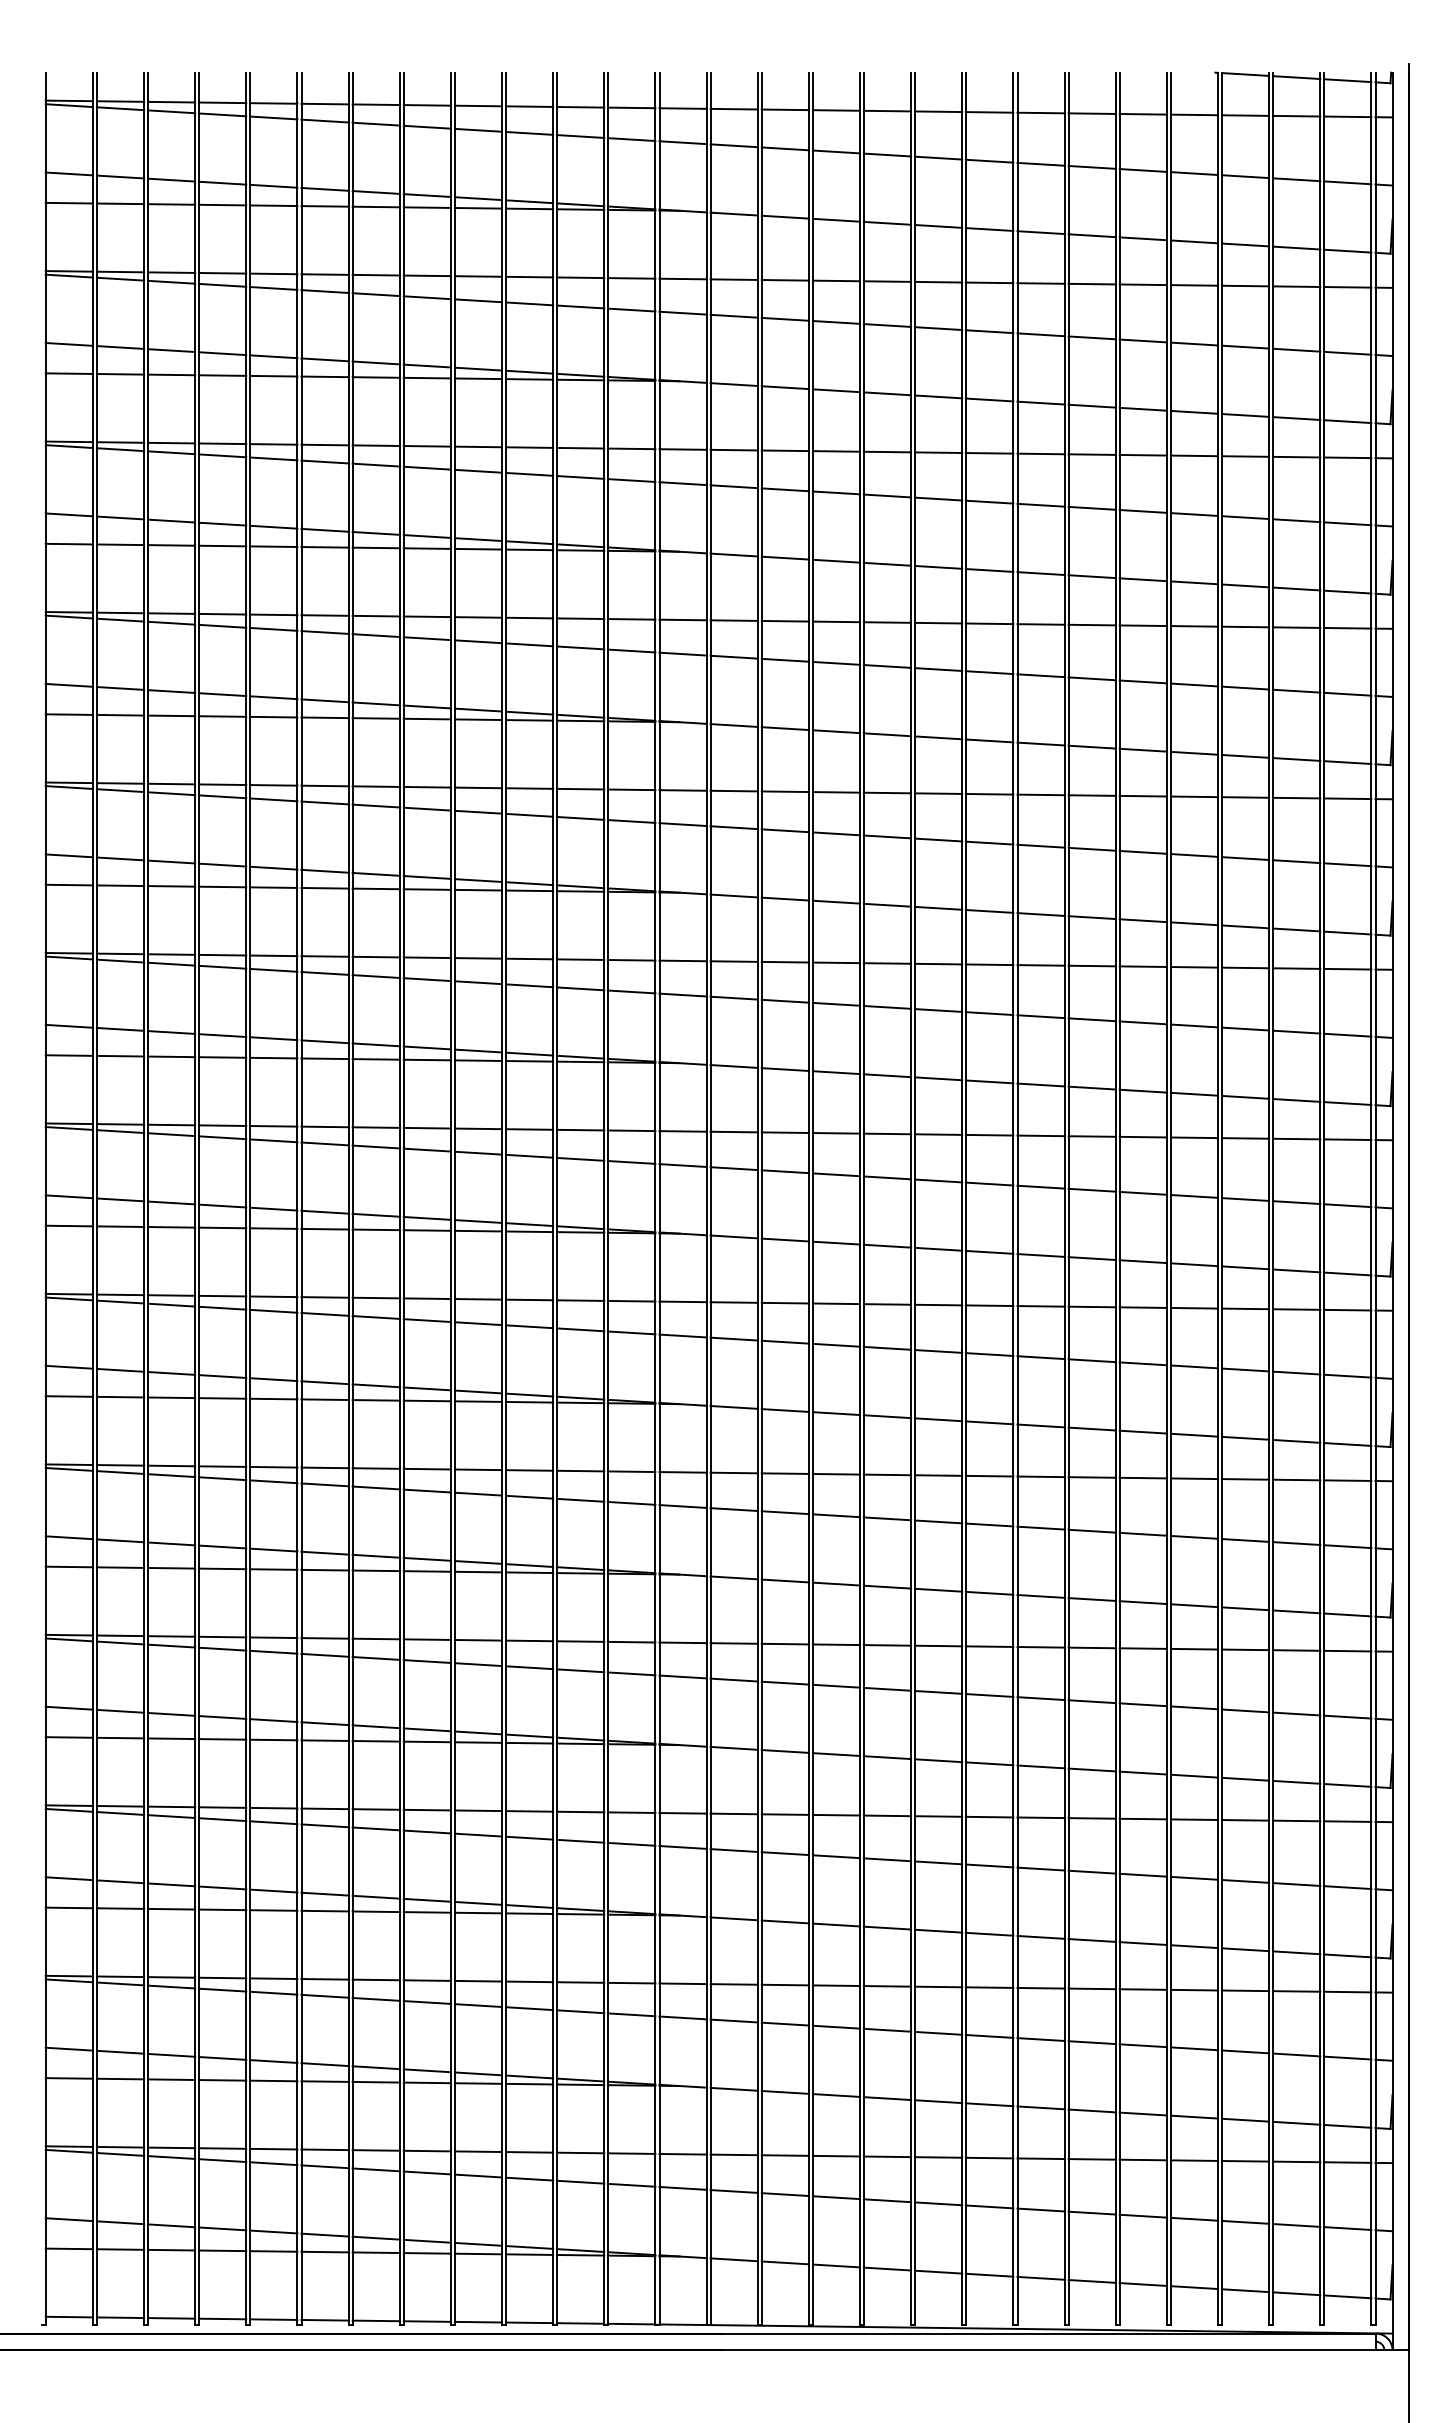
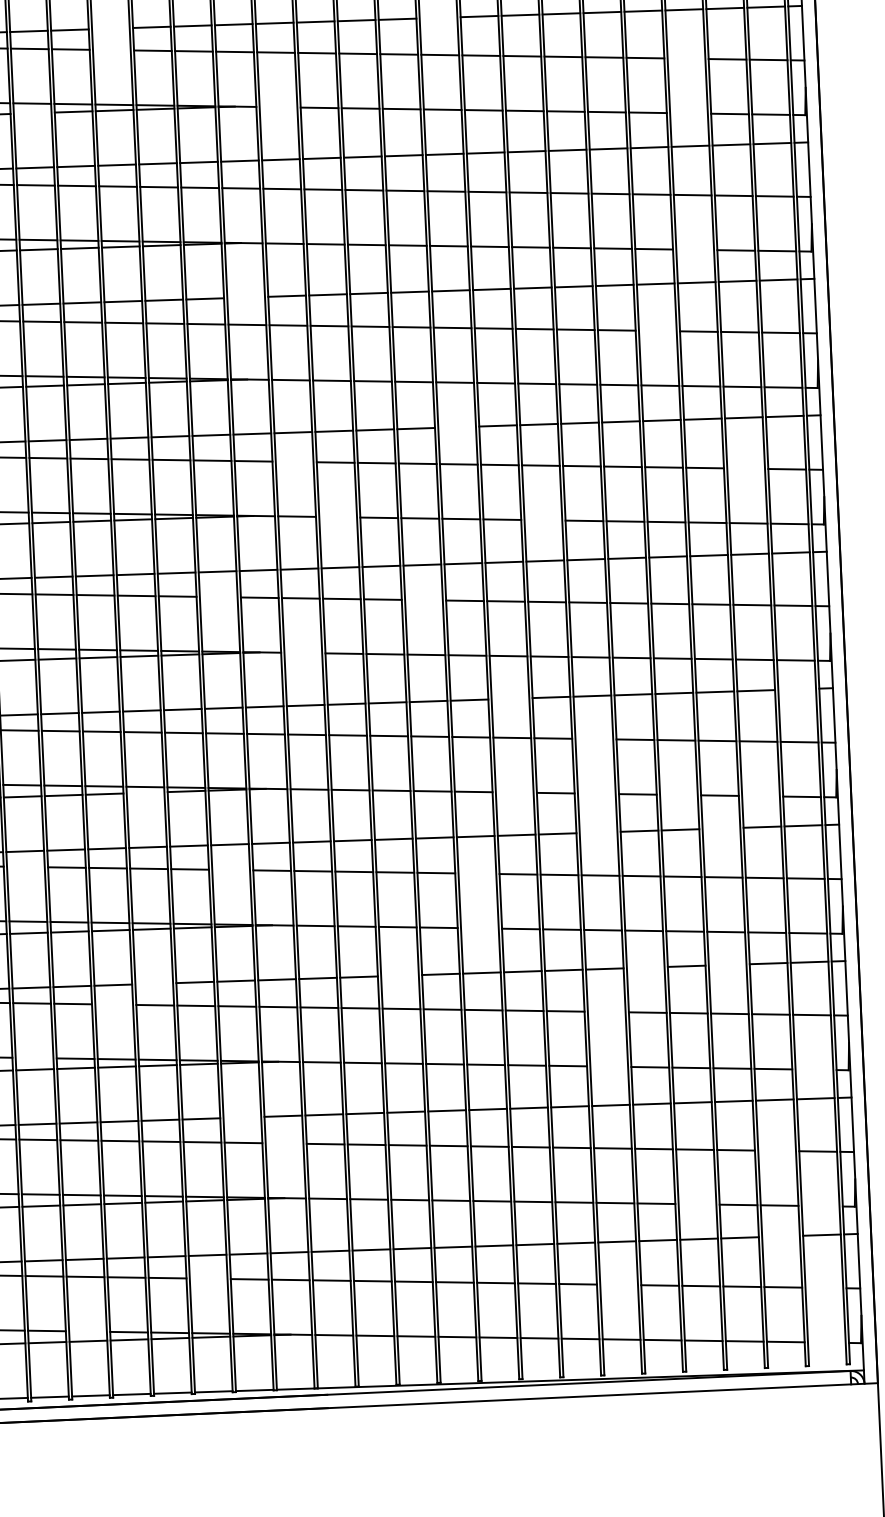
line: (529, 617) -> (110, 28), removed
line: (938, 622) -> (438, 17), removed
line: (529, 644) -> (111, 49), removed
line: (1245, 687) -> (686, 58), removed
line: (426, 718) -> (32, 112), removed
line: (733, 725) -> (278, 107), removed
line: (1245, 755) -> (688, 112), removed
line: (1245, 926) -> (695, 249), removed
line: (682, 960) -> (245, 297), removed
line: (1193, 1025) -> (657, 330), removed
line: (938, 1134) -> (456, 427), removed
line: (733, 1168) -> (294, 461), removed
line: (1296, 1202) -> (745, 468), removed
line: (784, 1239) -> (337, 516), removed
line: (1040, 1255) -> (542, 520), removed
line: (631, 1332) -> (218, 596), removed
line: (887, 1347) -> (423, 599), removed
line: (733, 1407) -> (302, 653), removed
line: (989, 1475) -> (510, 698), removed
line: (1347, 1480) -> (796, 689), removed
line: (1091, 1530) -> (593, 738), removed
line: (529, 1572) -> (145, 792), removed
line: (989, 1592) -> (514, 791), removed
line: (1091, 1599) -> (596, 793), removed
line: (1193, 1605) -> (678, 794), removed
line: (1296, 1611) -> (760, 795), removed
line: (1091, 1647) -> (598, 832), removed
line: (1245, 1649) -> (721, 828), removed
line: (375, 1658) -> (25, 867), removed
line: (631, 1673) -> (230, 869), removed
line: (938, 1692) -> (477, 873), removed
line: (938, 1760) -> (479, 928), removed
line: (529, 1811) -> (154, 983), removed
line: (835, 1814) -> (399, 975), removed
line: (1142, 1818) -> (645, 967), removed
line: (1245, 1820) -> (727, 965), removed
line: (477, 1834) -> (113, 1004), removed
line: (1091, 1871) -> (606, 1011), removed
line: (375, 1896) -> (34, 1057), removed
line: (1091, 1940) -> (608, 1066), removed
line: (1347, 1955) -> (814, 1069), removed
line: (631, 1982) -> (242, 1117), removed
line: (682, 2017) -> (284, 1143), removed
line: (1296, 2054) -> (776, 1150), removed
line: (1193, 2116) -> (696, 1203), removed
line: (1347, 2125) -> (820, 1205), removed
line: (1296, 2161) -> (780, 1236), removed
line: (580, 2181) -> (208, 1278), removed
line: (1091, 2212) -> (618, 1284), removed
line: (1347, 2228) -> (824, 1287), removed
line: (426, 2240) -> (87, 1331), removed
line: (1347, 2296) -> (826, 1342), removed

